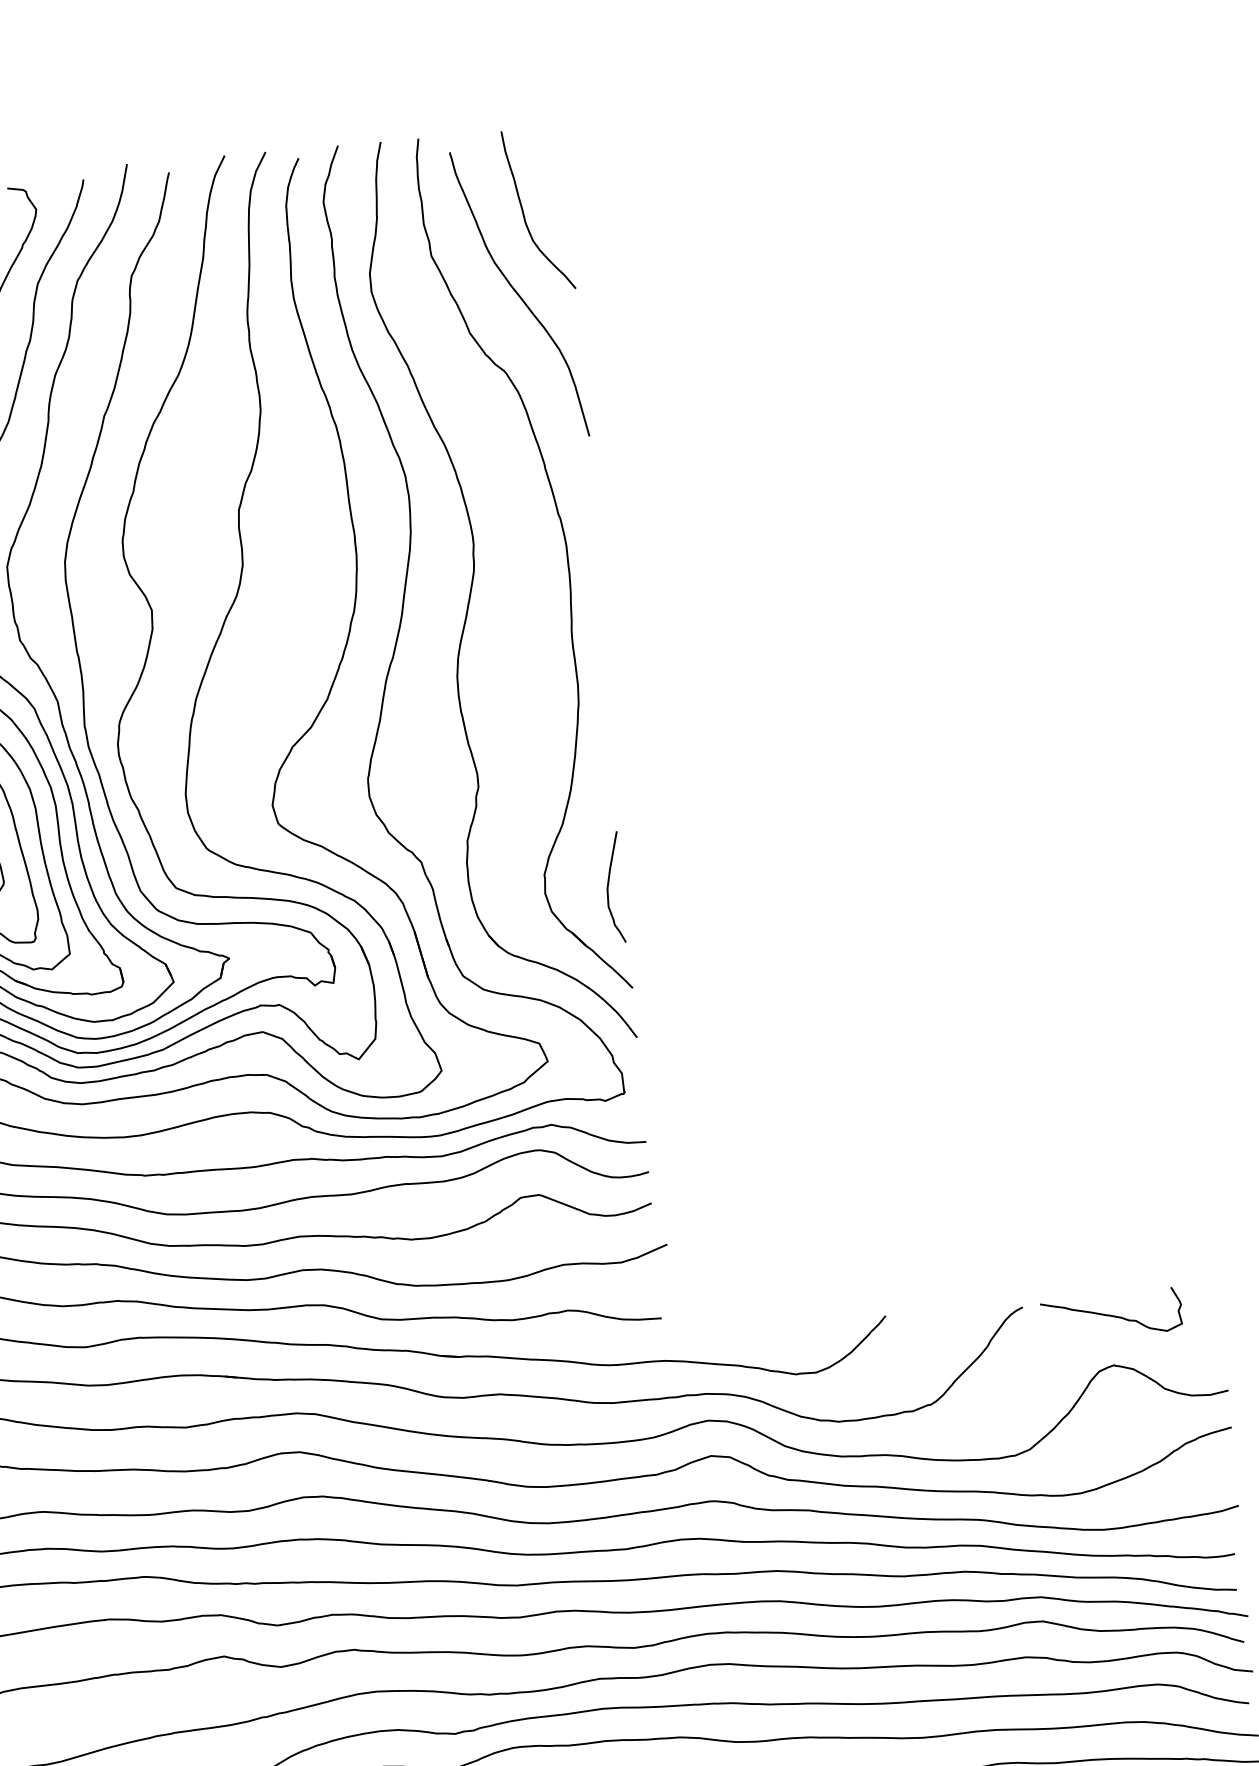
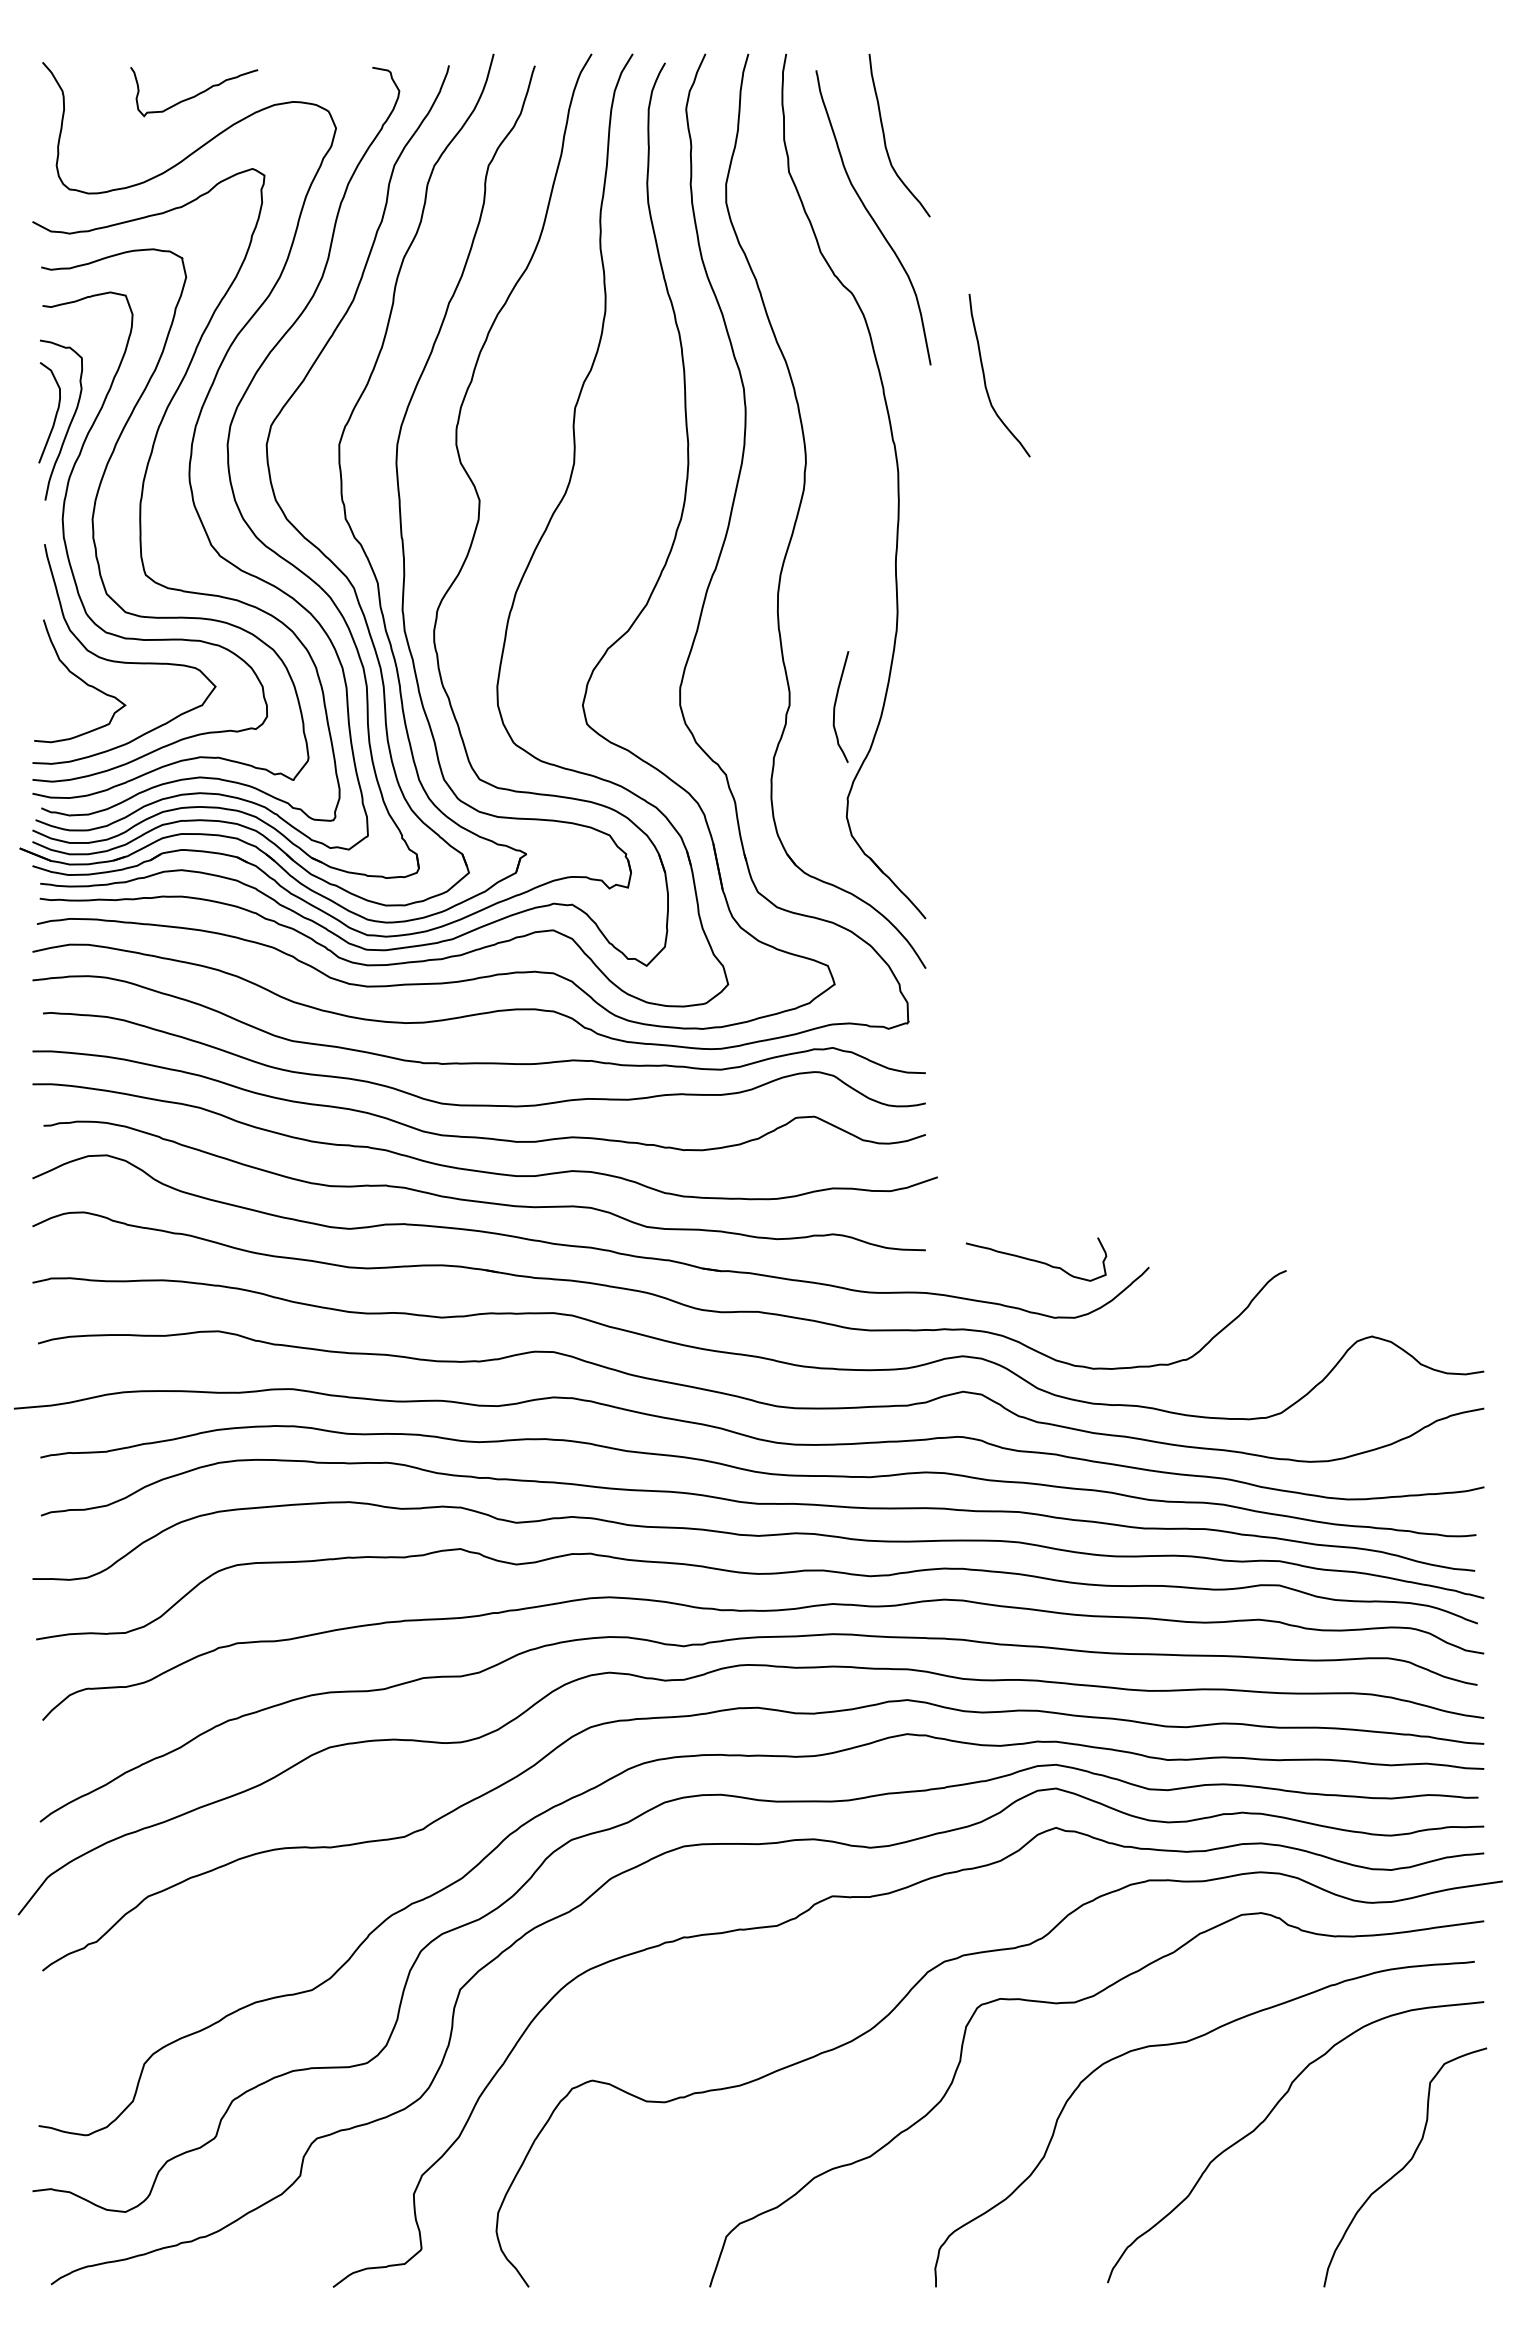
curve: (645, 443) -> (985, 377), added
curve: (609, 884) -> (836, 703), moved
curve: (1111, 1315) -> (1036, 1260), moved

